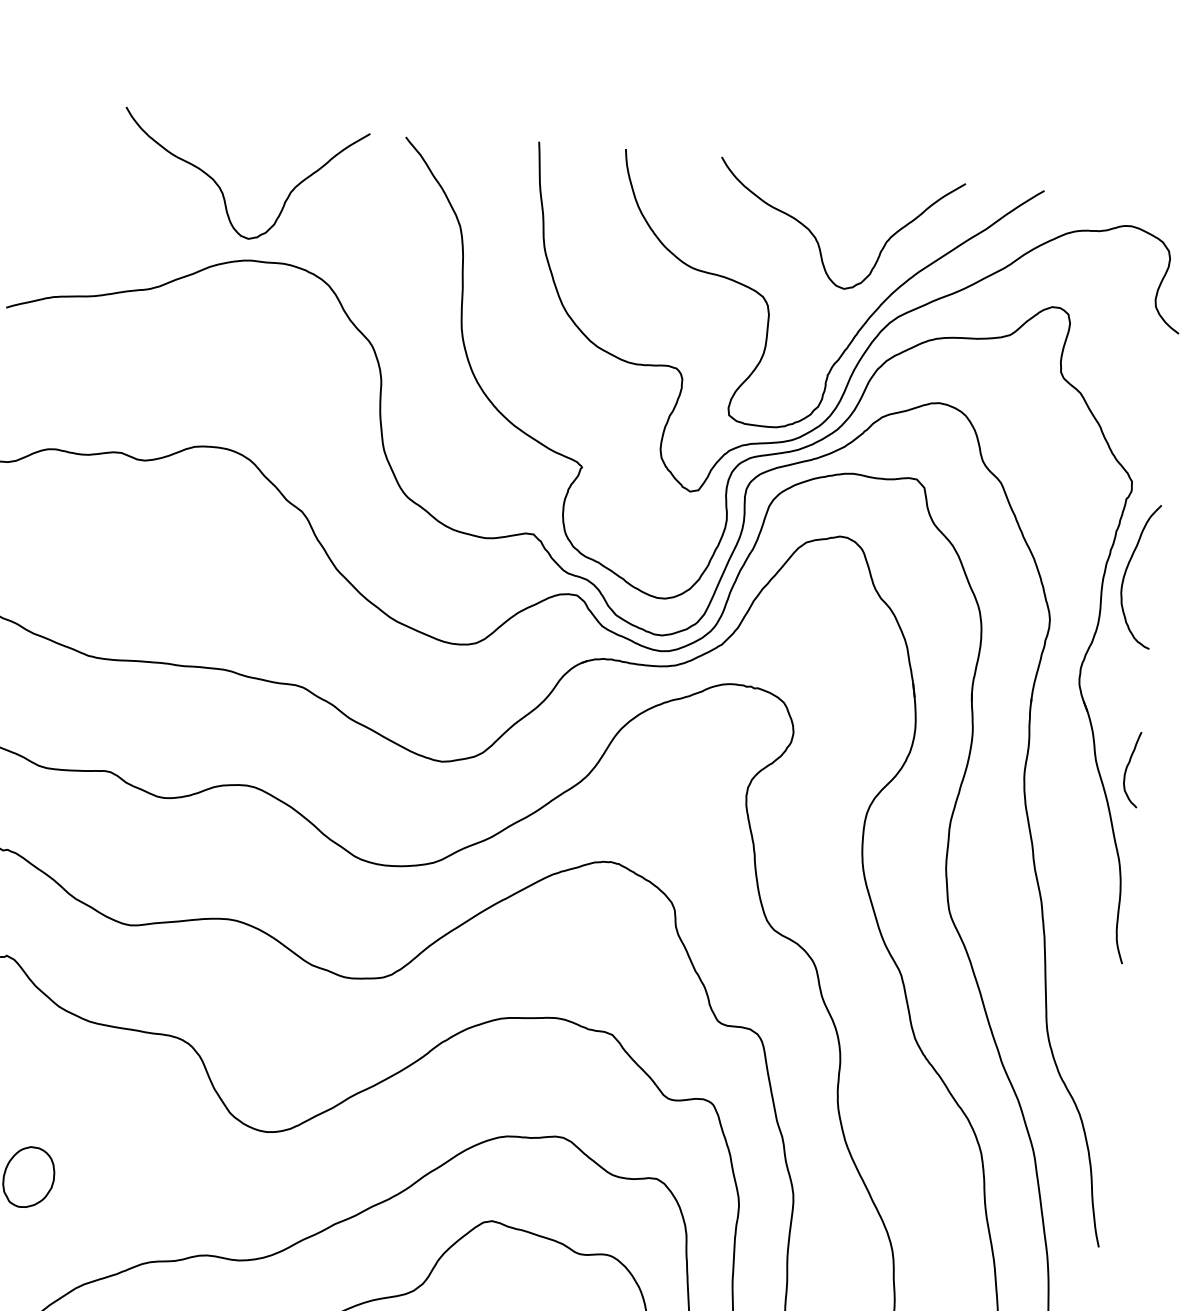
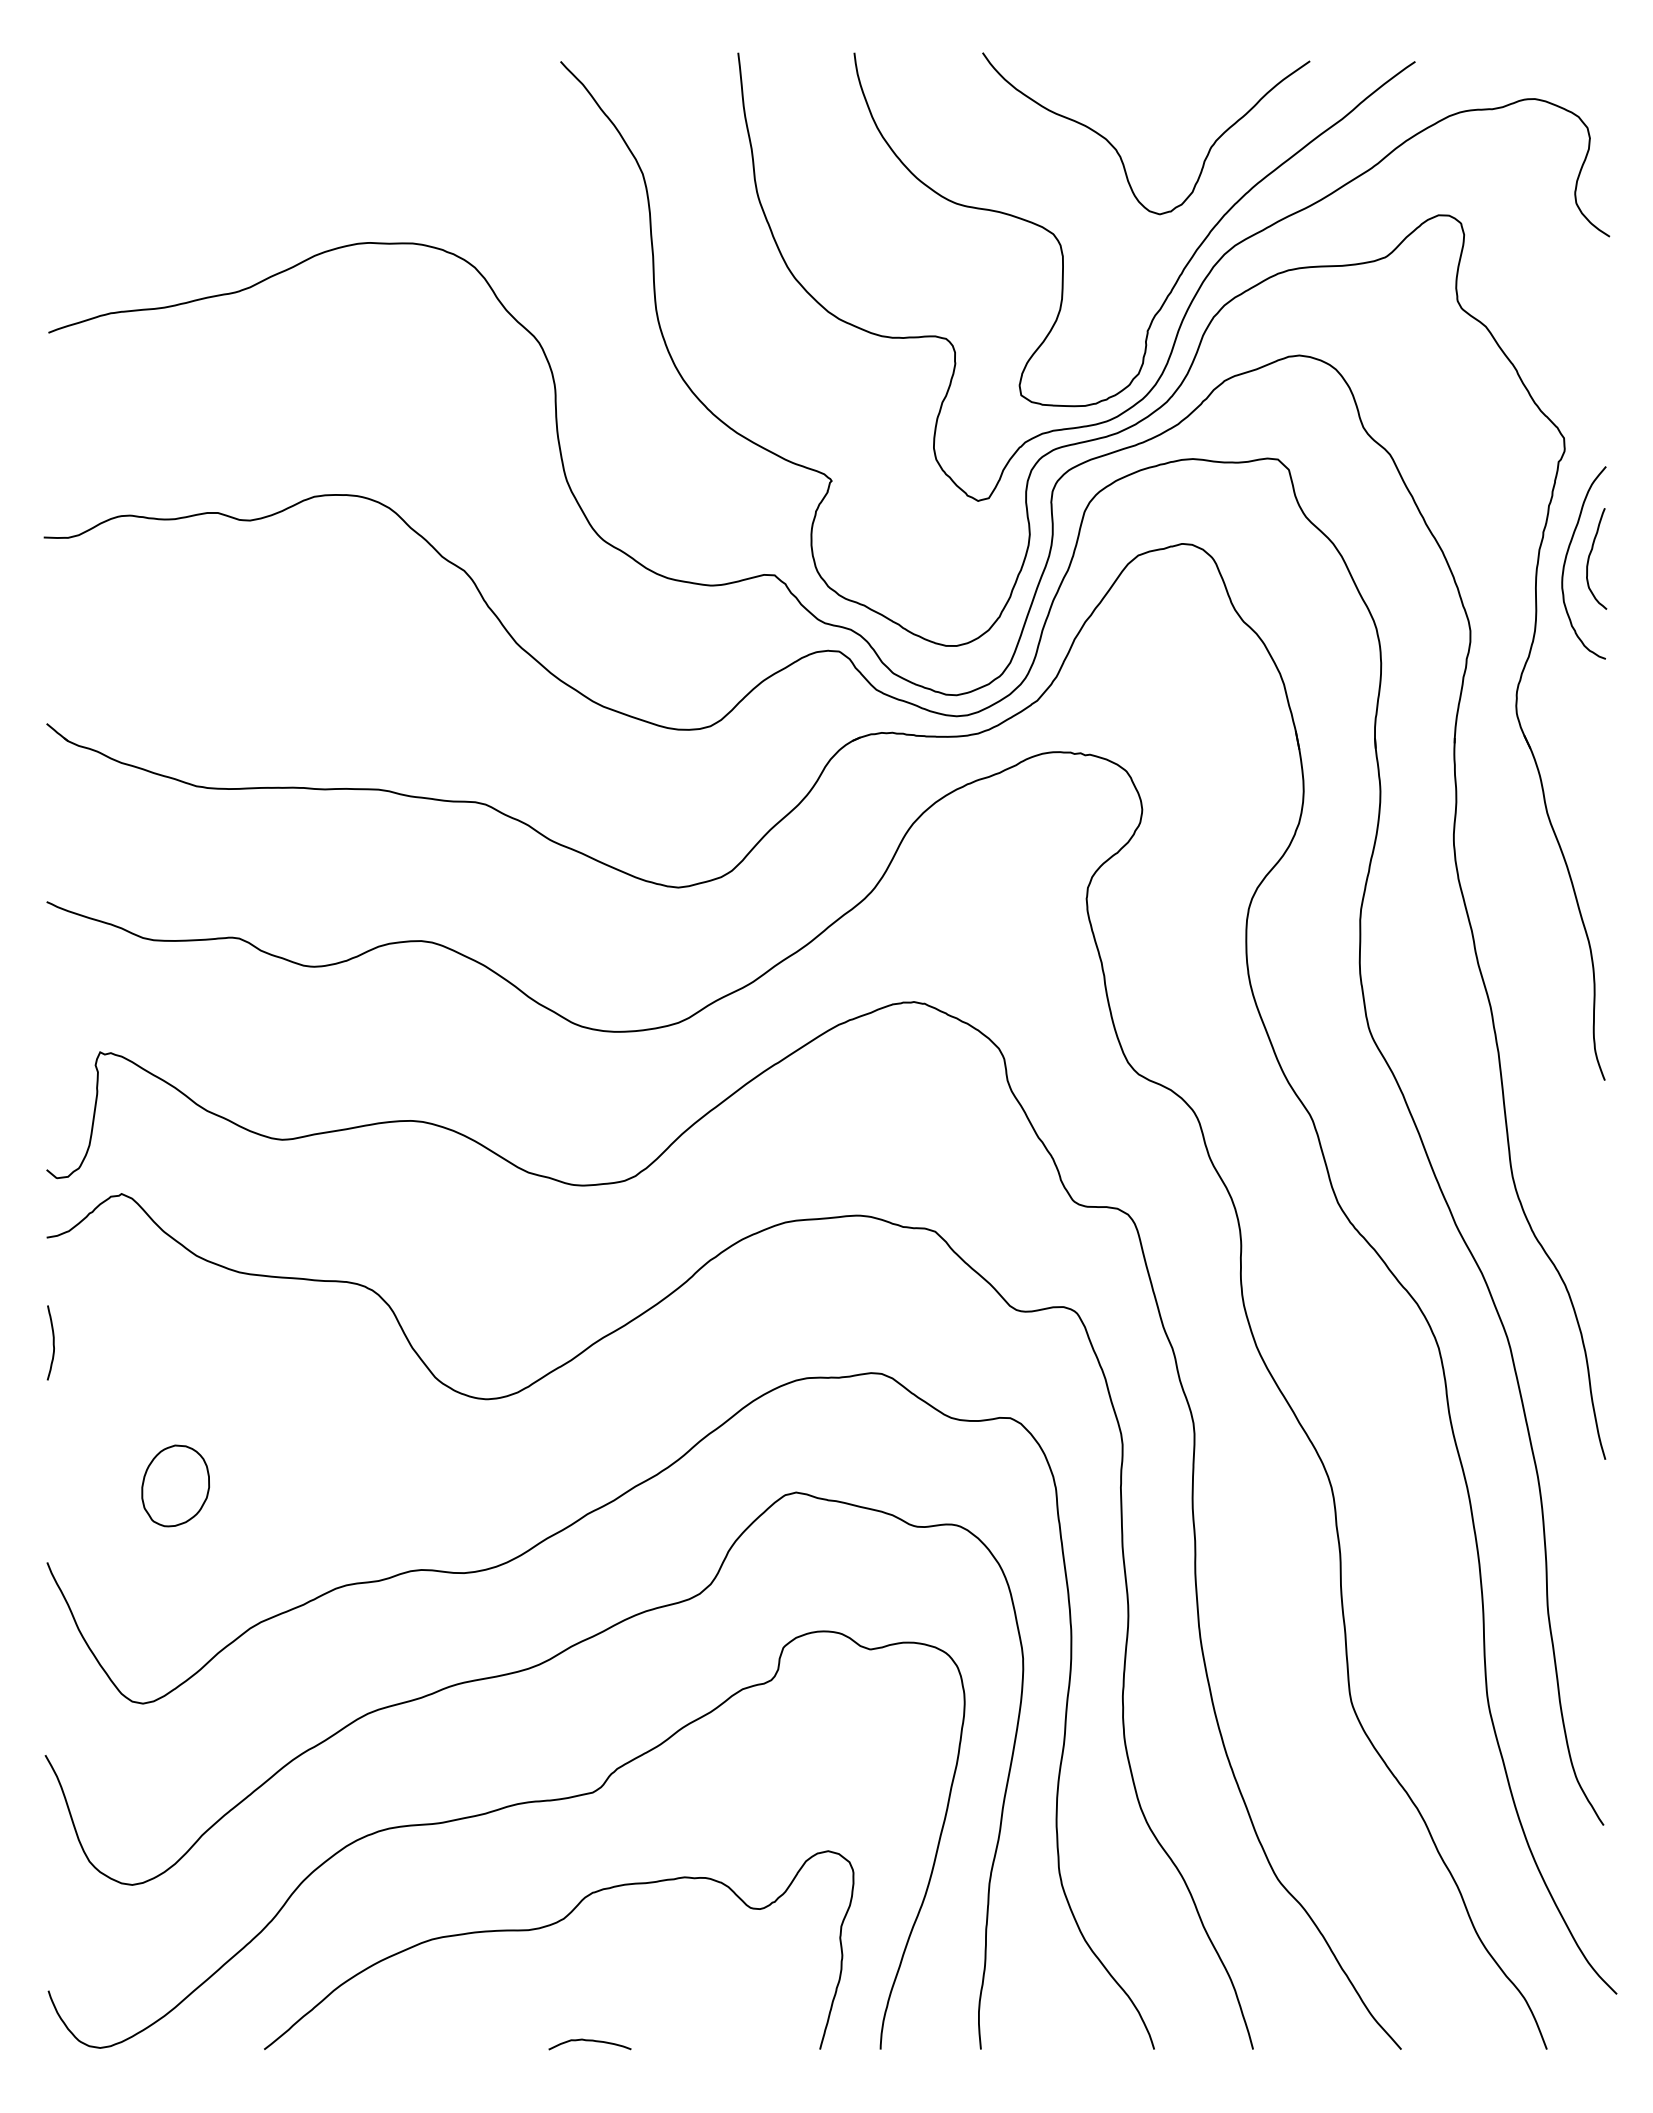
curve: (220, 186) -> (319, 148), removed
curve: (1127, 766) -> (1590, 555), moved

